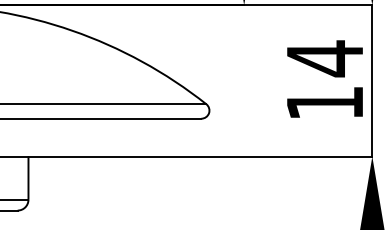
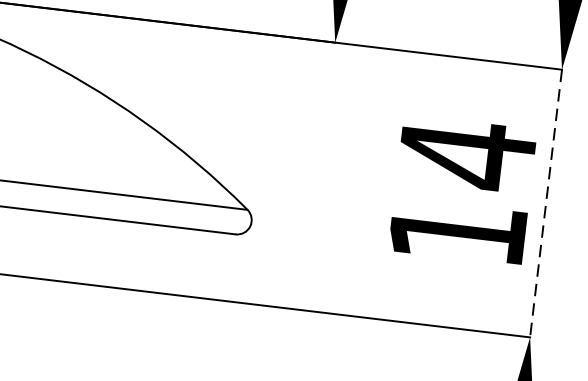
line: (372, 80) -> (546, 202), solid -> dashed

